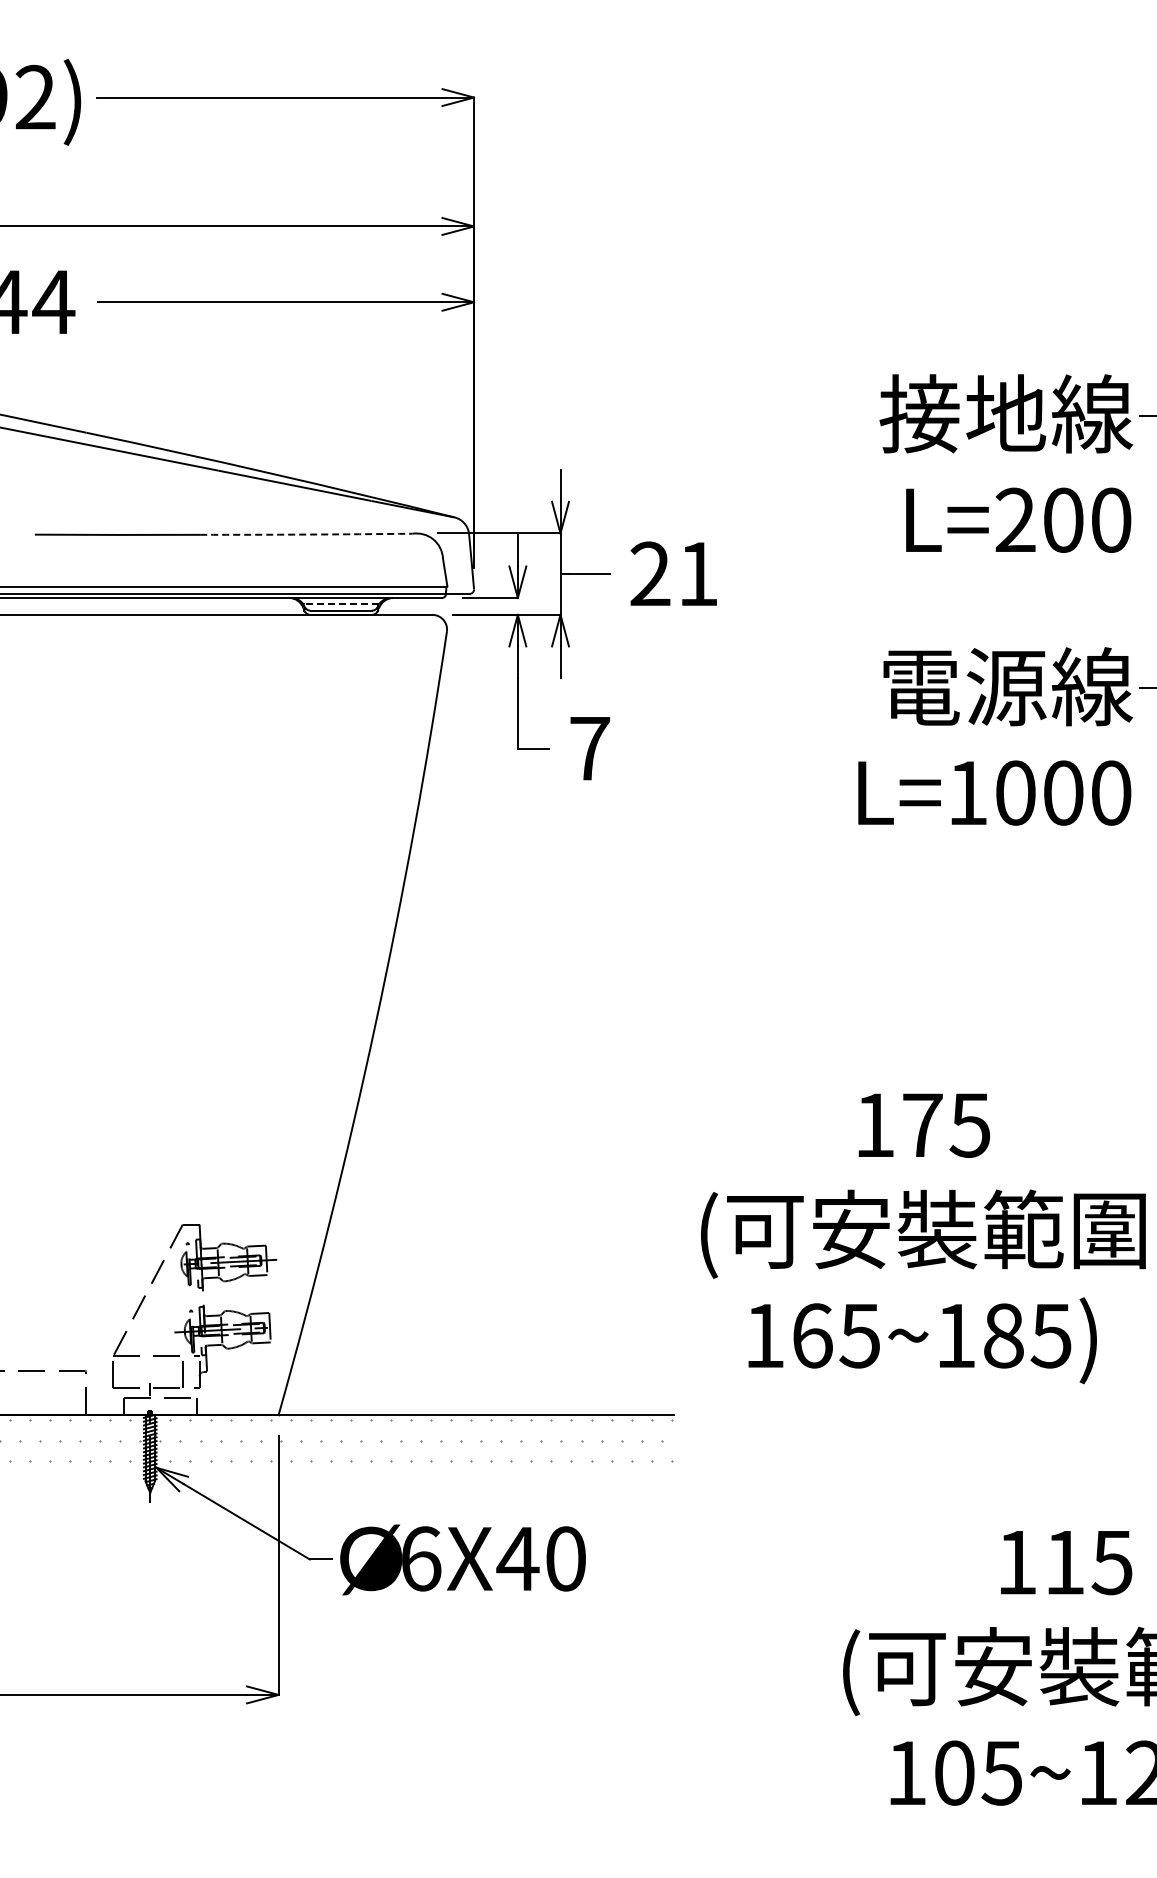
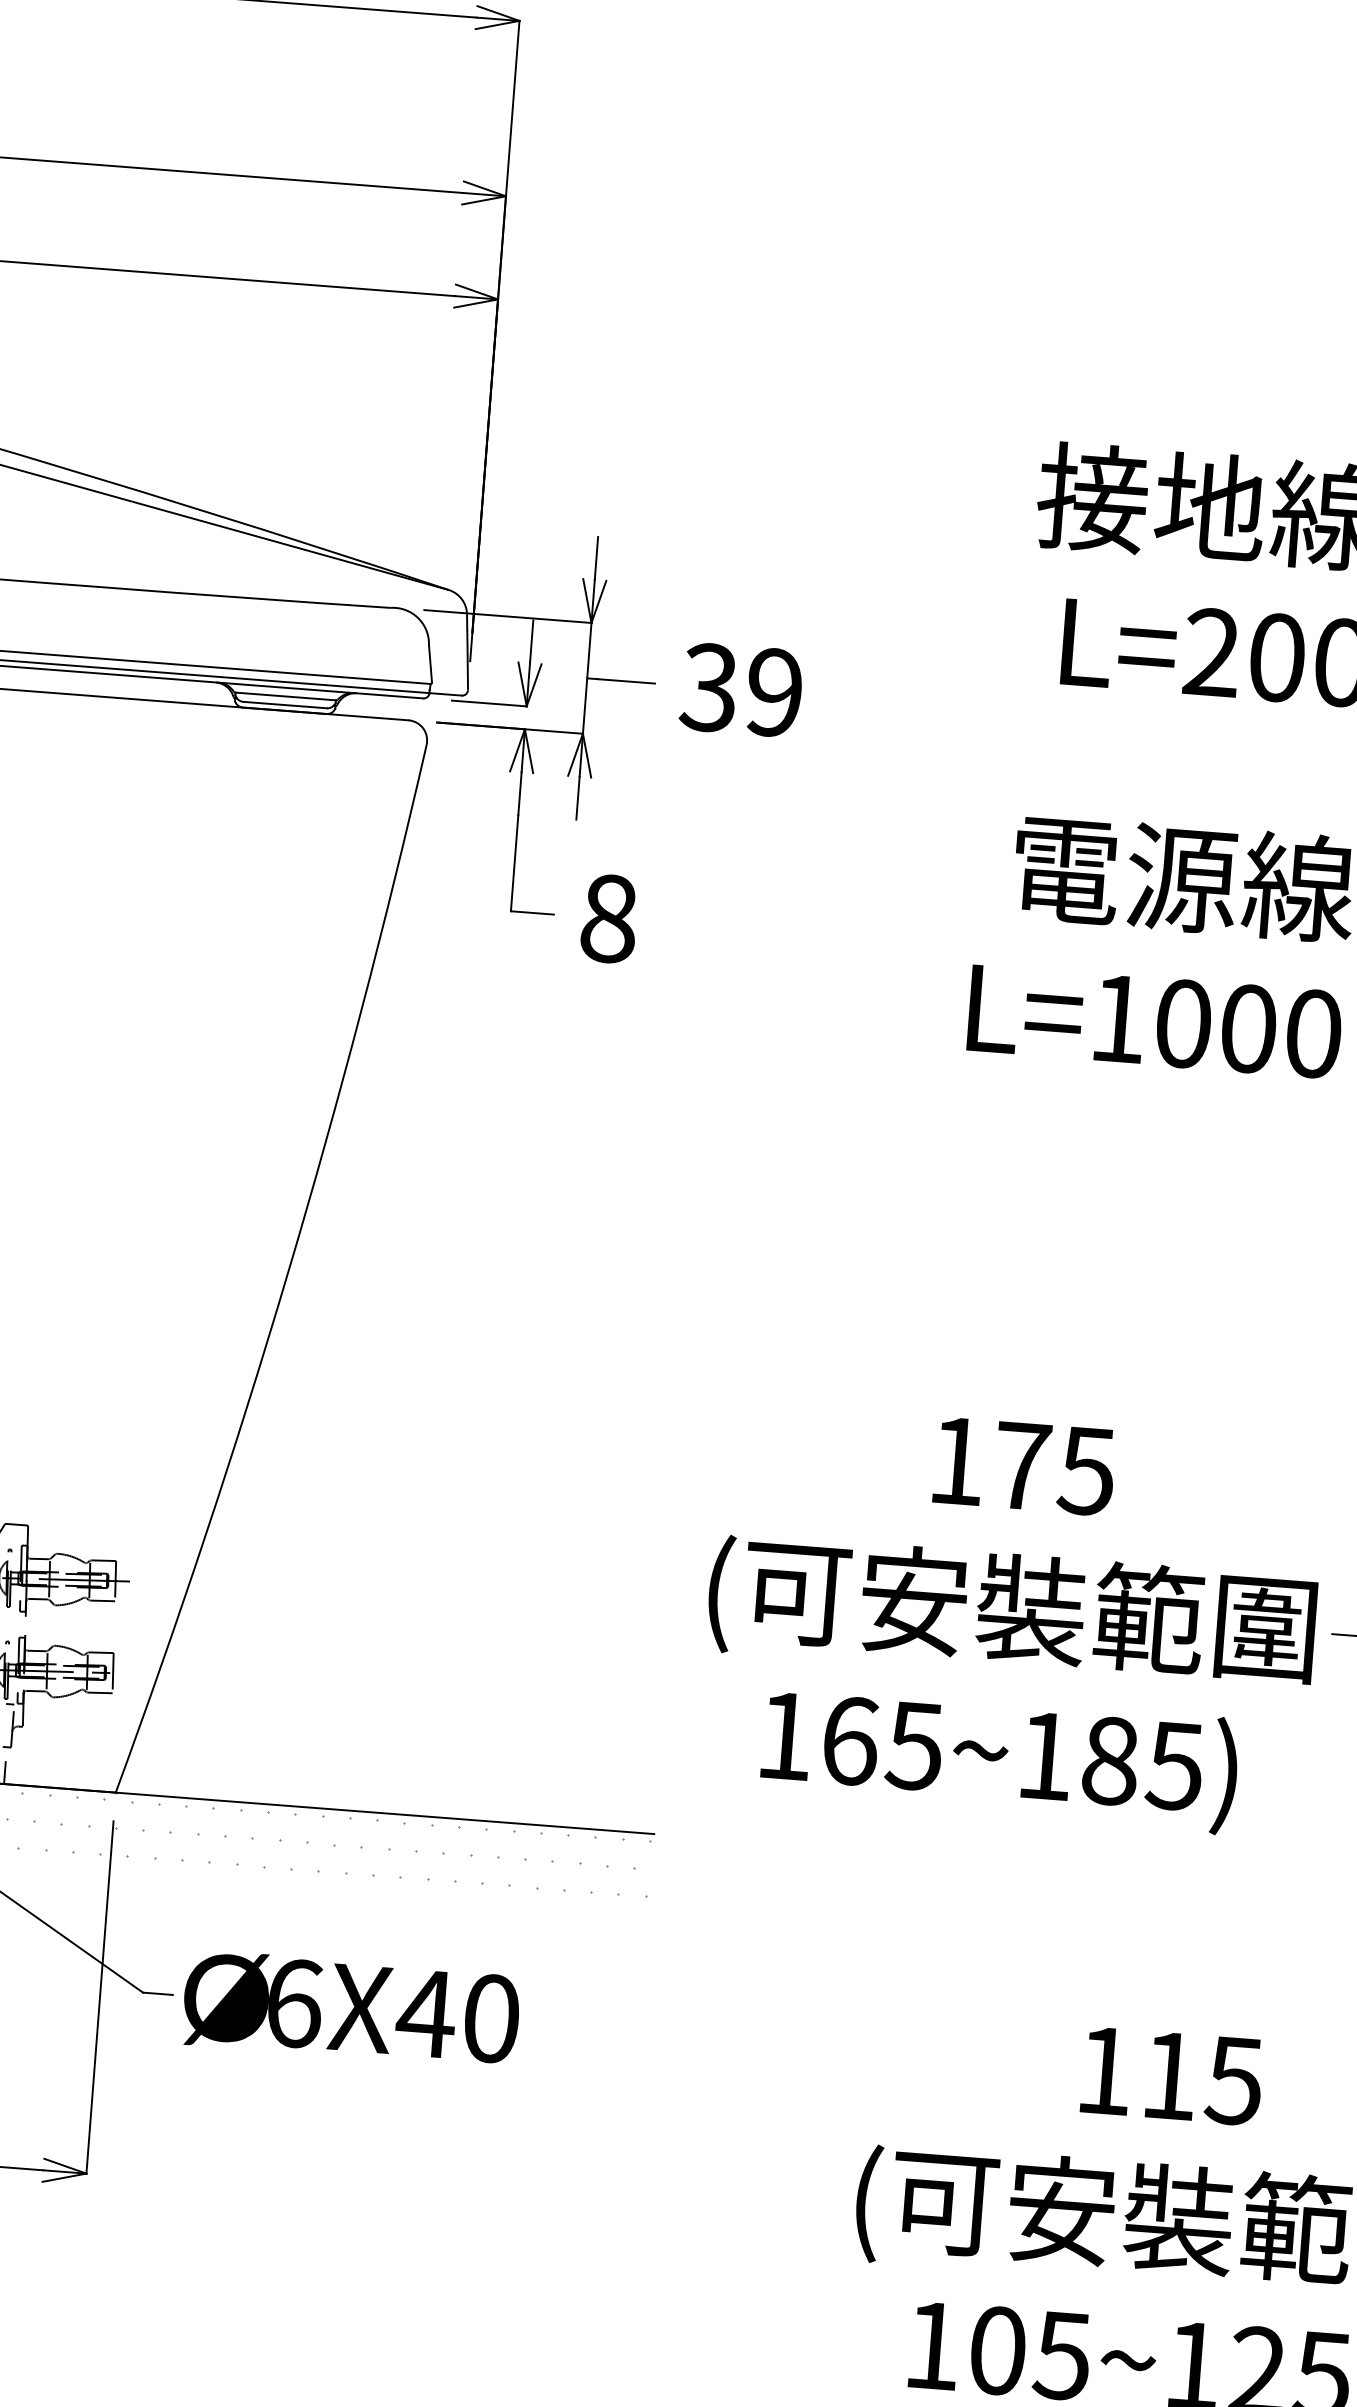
arc: (306, 534) -> (245, 597), dashed -> solid
text: (673, 573) -> (741, 689), 21 -> 39
line: (340, 604) -> (284, 696), dashed -> solid
text: (590, 748) -> (609, 918), 7 -> 8

